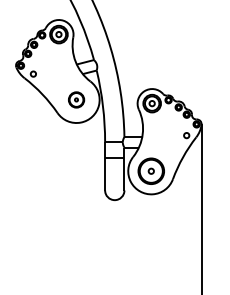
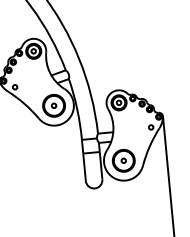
part: (76, 99) -> (53, 105), size x1.67

